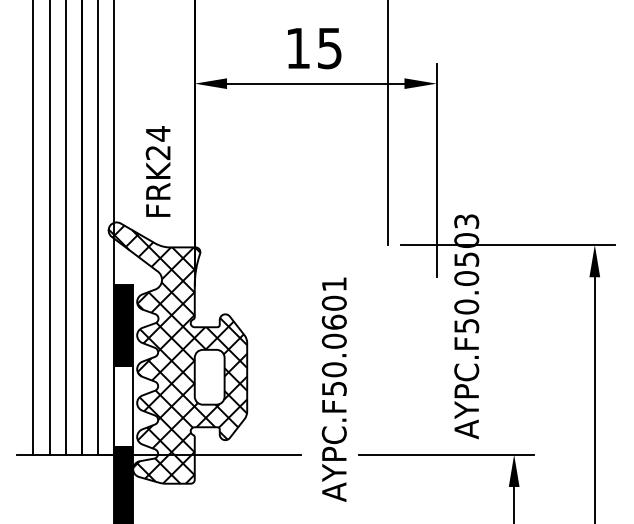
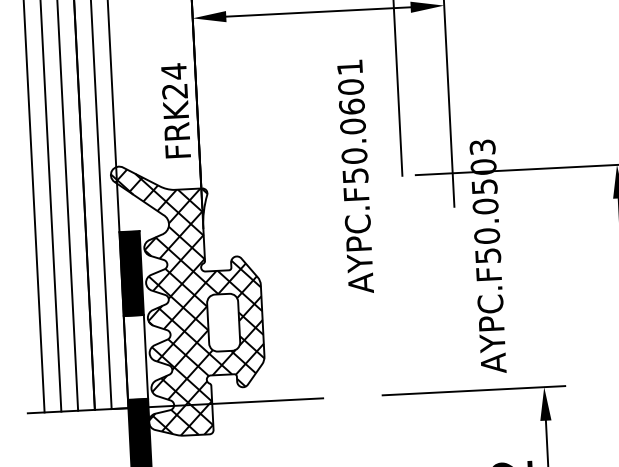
text: (157, 171) -> (175, 110), moved
text: (333, 389) -> (354, 176), moved

